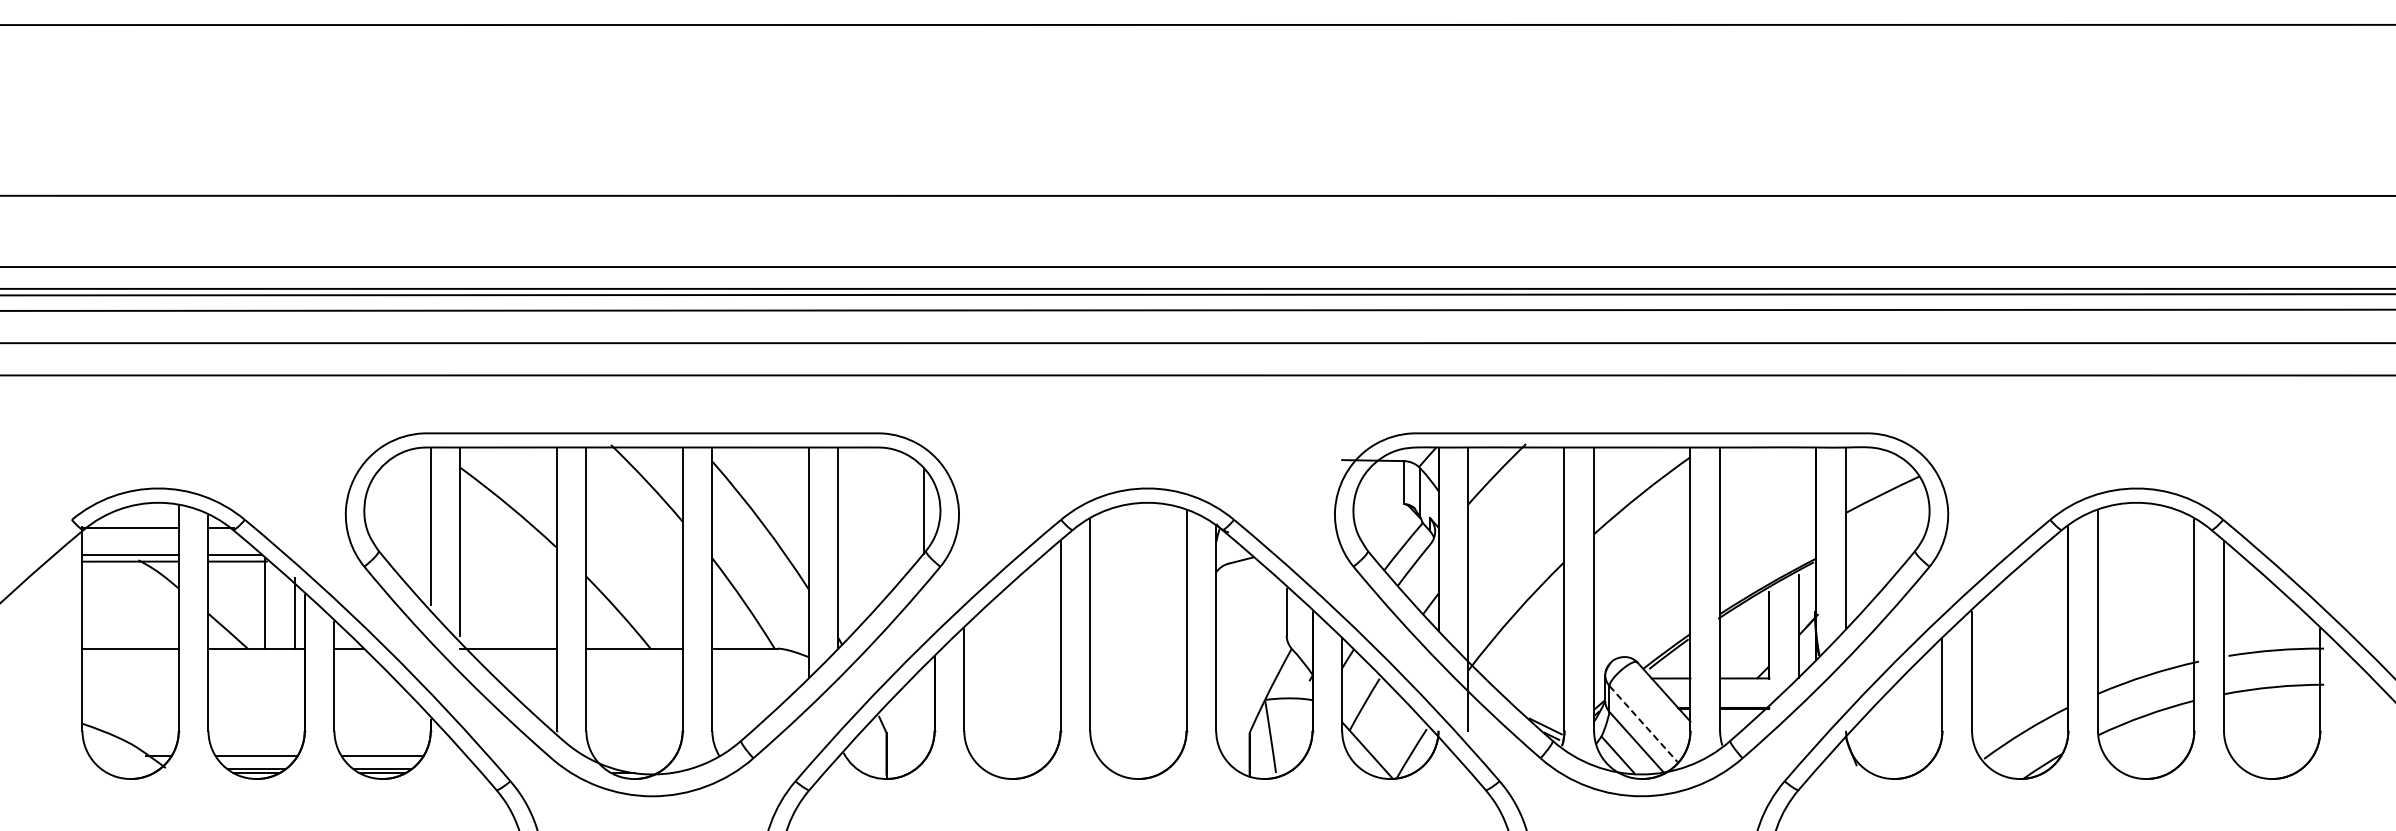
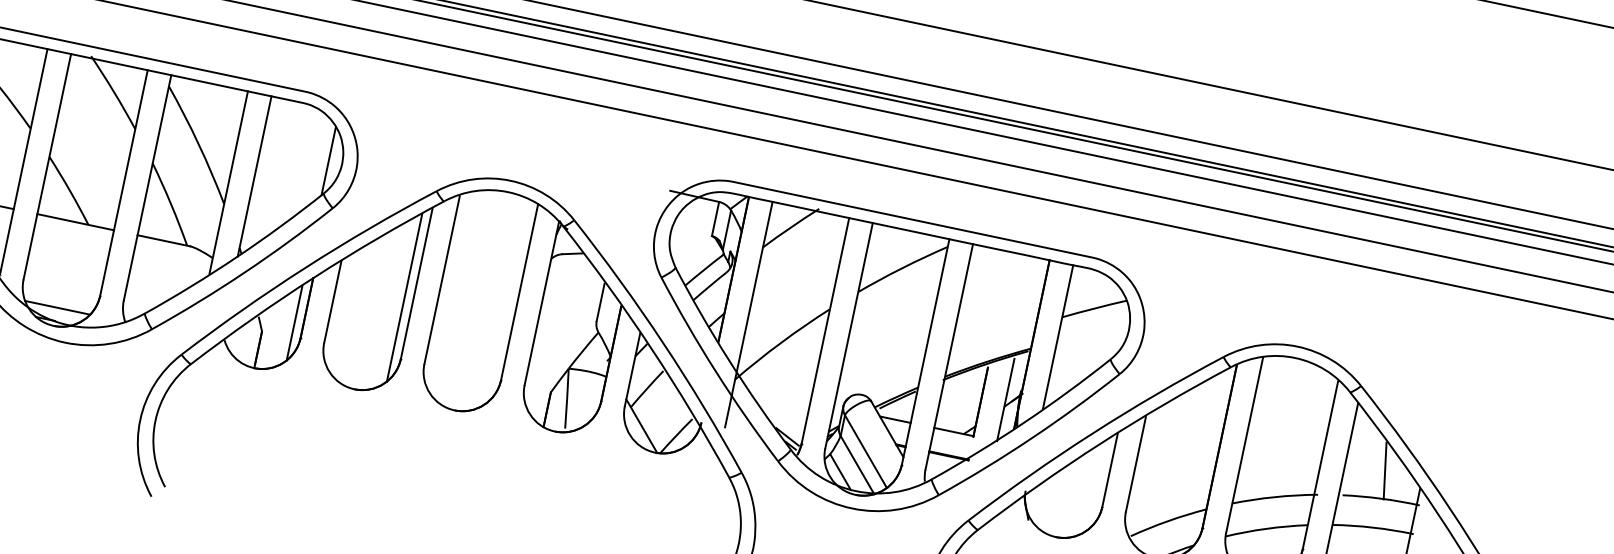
line: (2273, 615) -> (1385, 470), added
line: (1049, 656) -> (404, 298), added
line: (923, 714) -> (294, 323), added
line: (1643, 724) -> (865, 451), dashed -> solid
line: (634, 756) -> (57, 307), added

